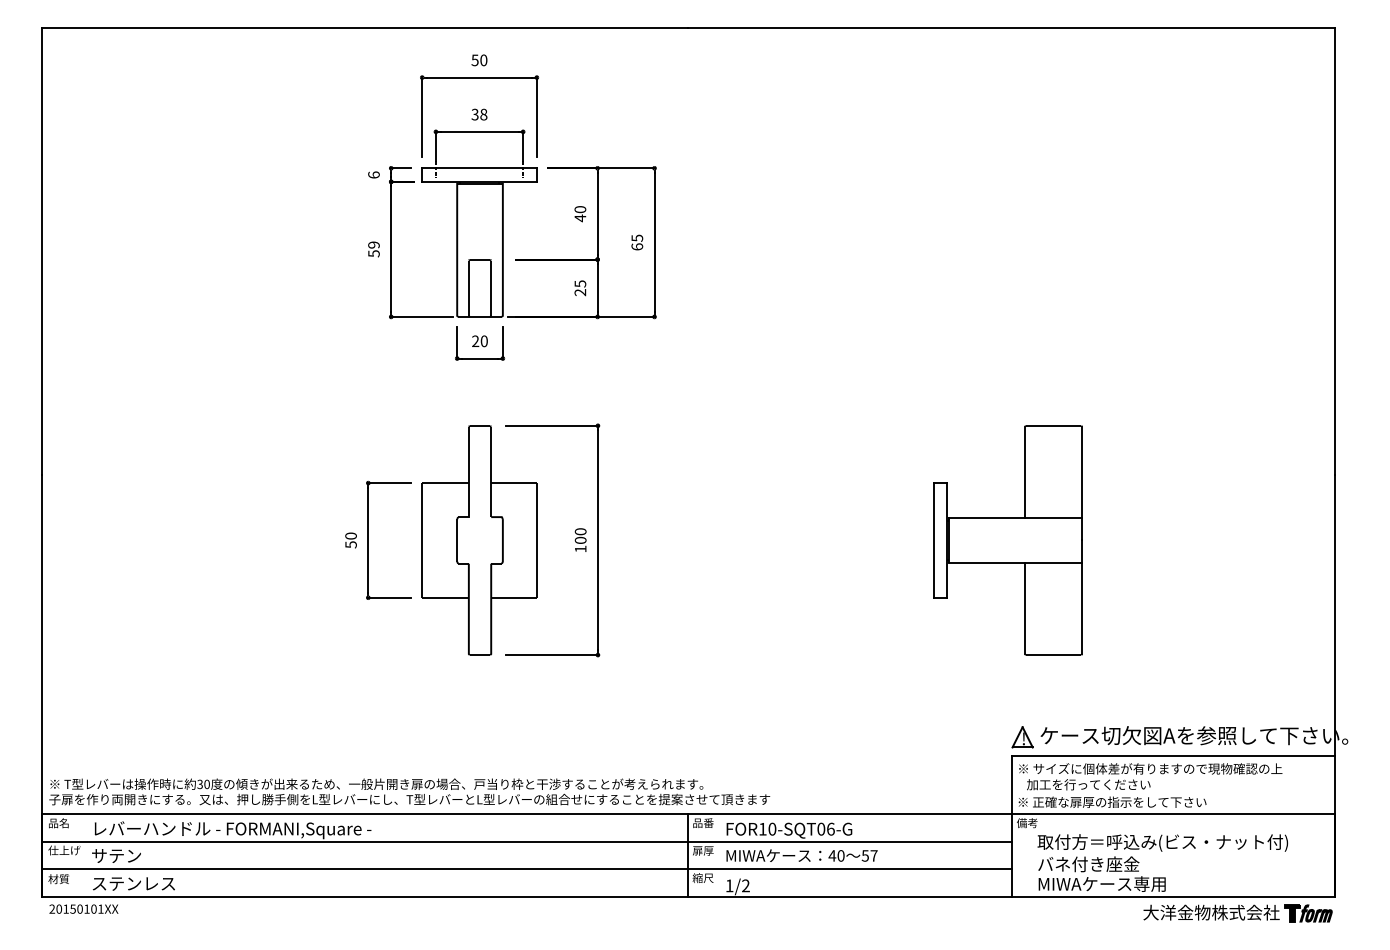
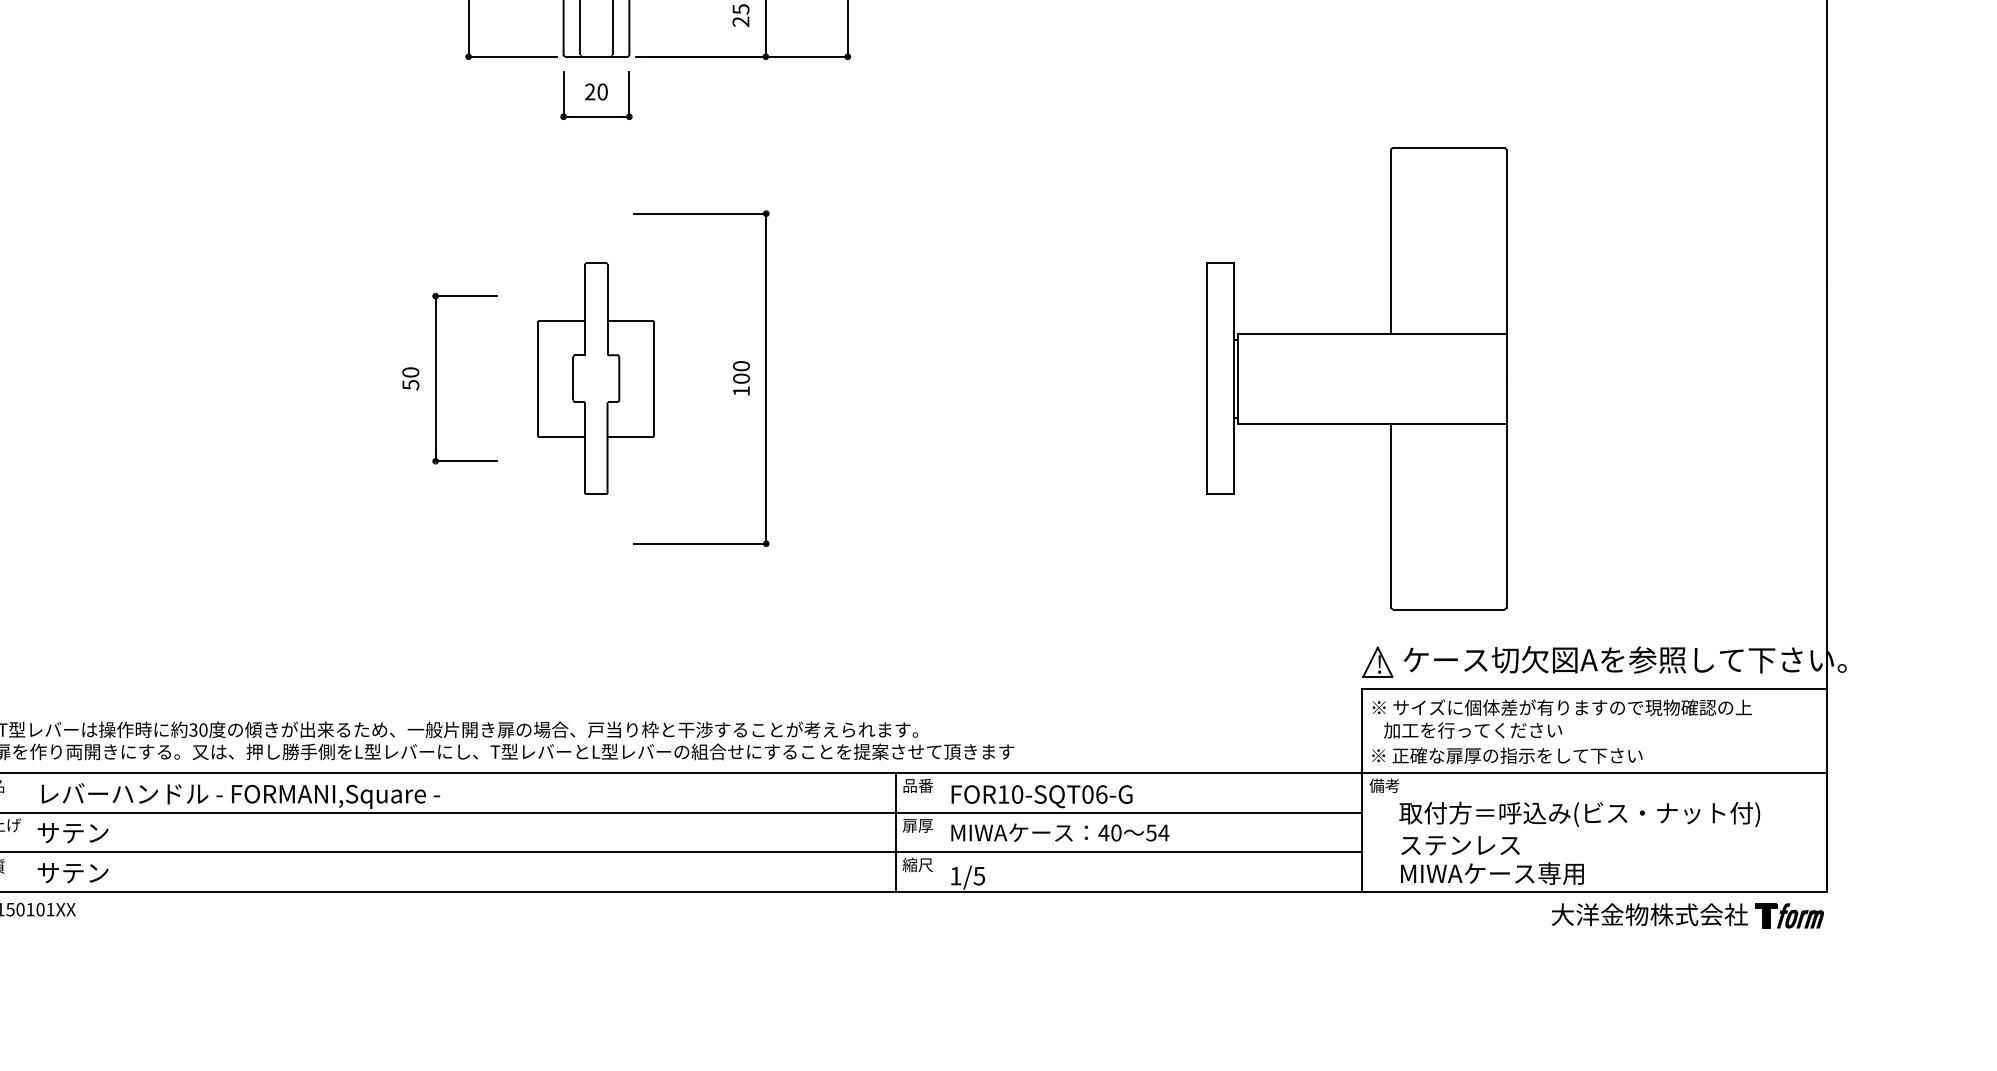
part: (479, 540) -> (595, 378), size x0.7
part: (1007, 540) -> (1356, 378), size x1.4
text: (873, 855) -> (1163, 832), 57 -> 54
text: (1088, 864) -> (1472, 845), バネ付き座金 -> ステンレス
text: (133, 883) -> (97, 872), ステンレス -> サテン
text: (745, 885) -> (978, 875), 1/2 -> 1/5

